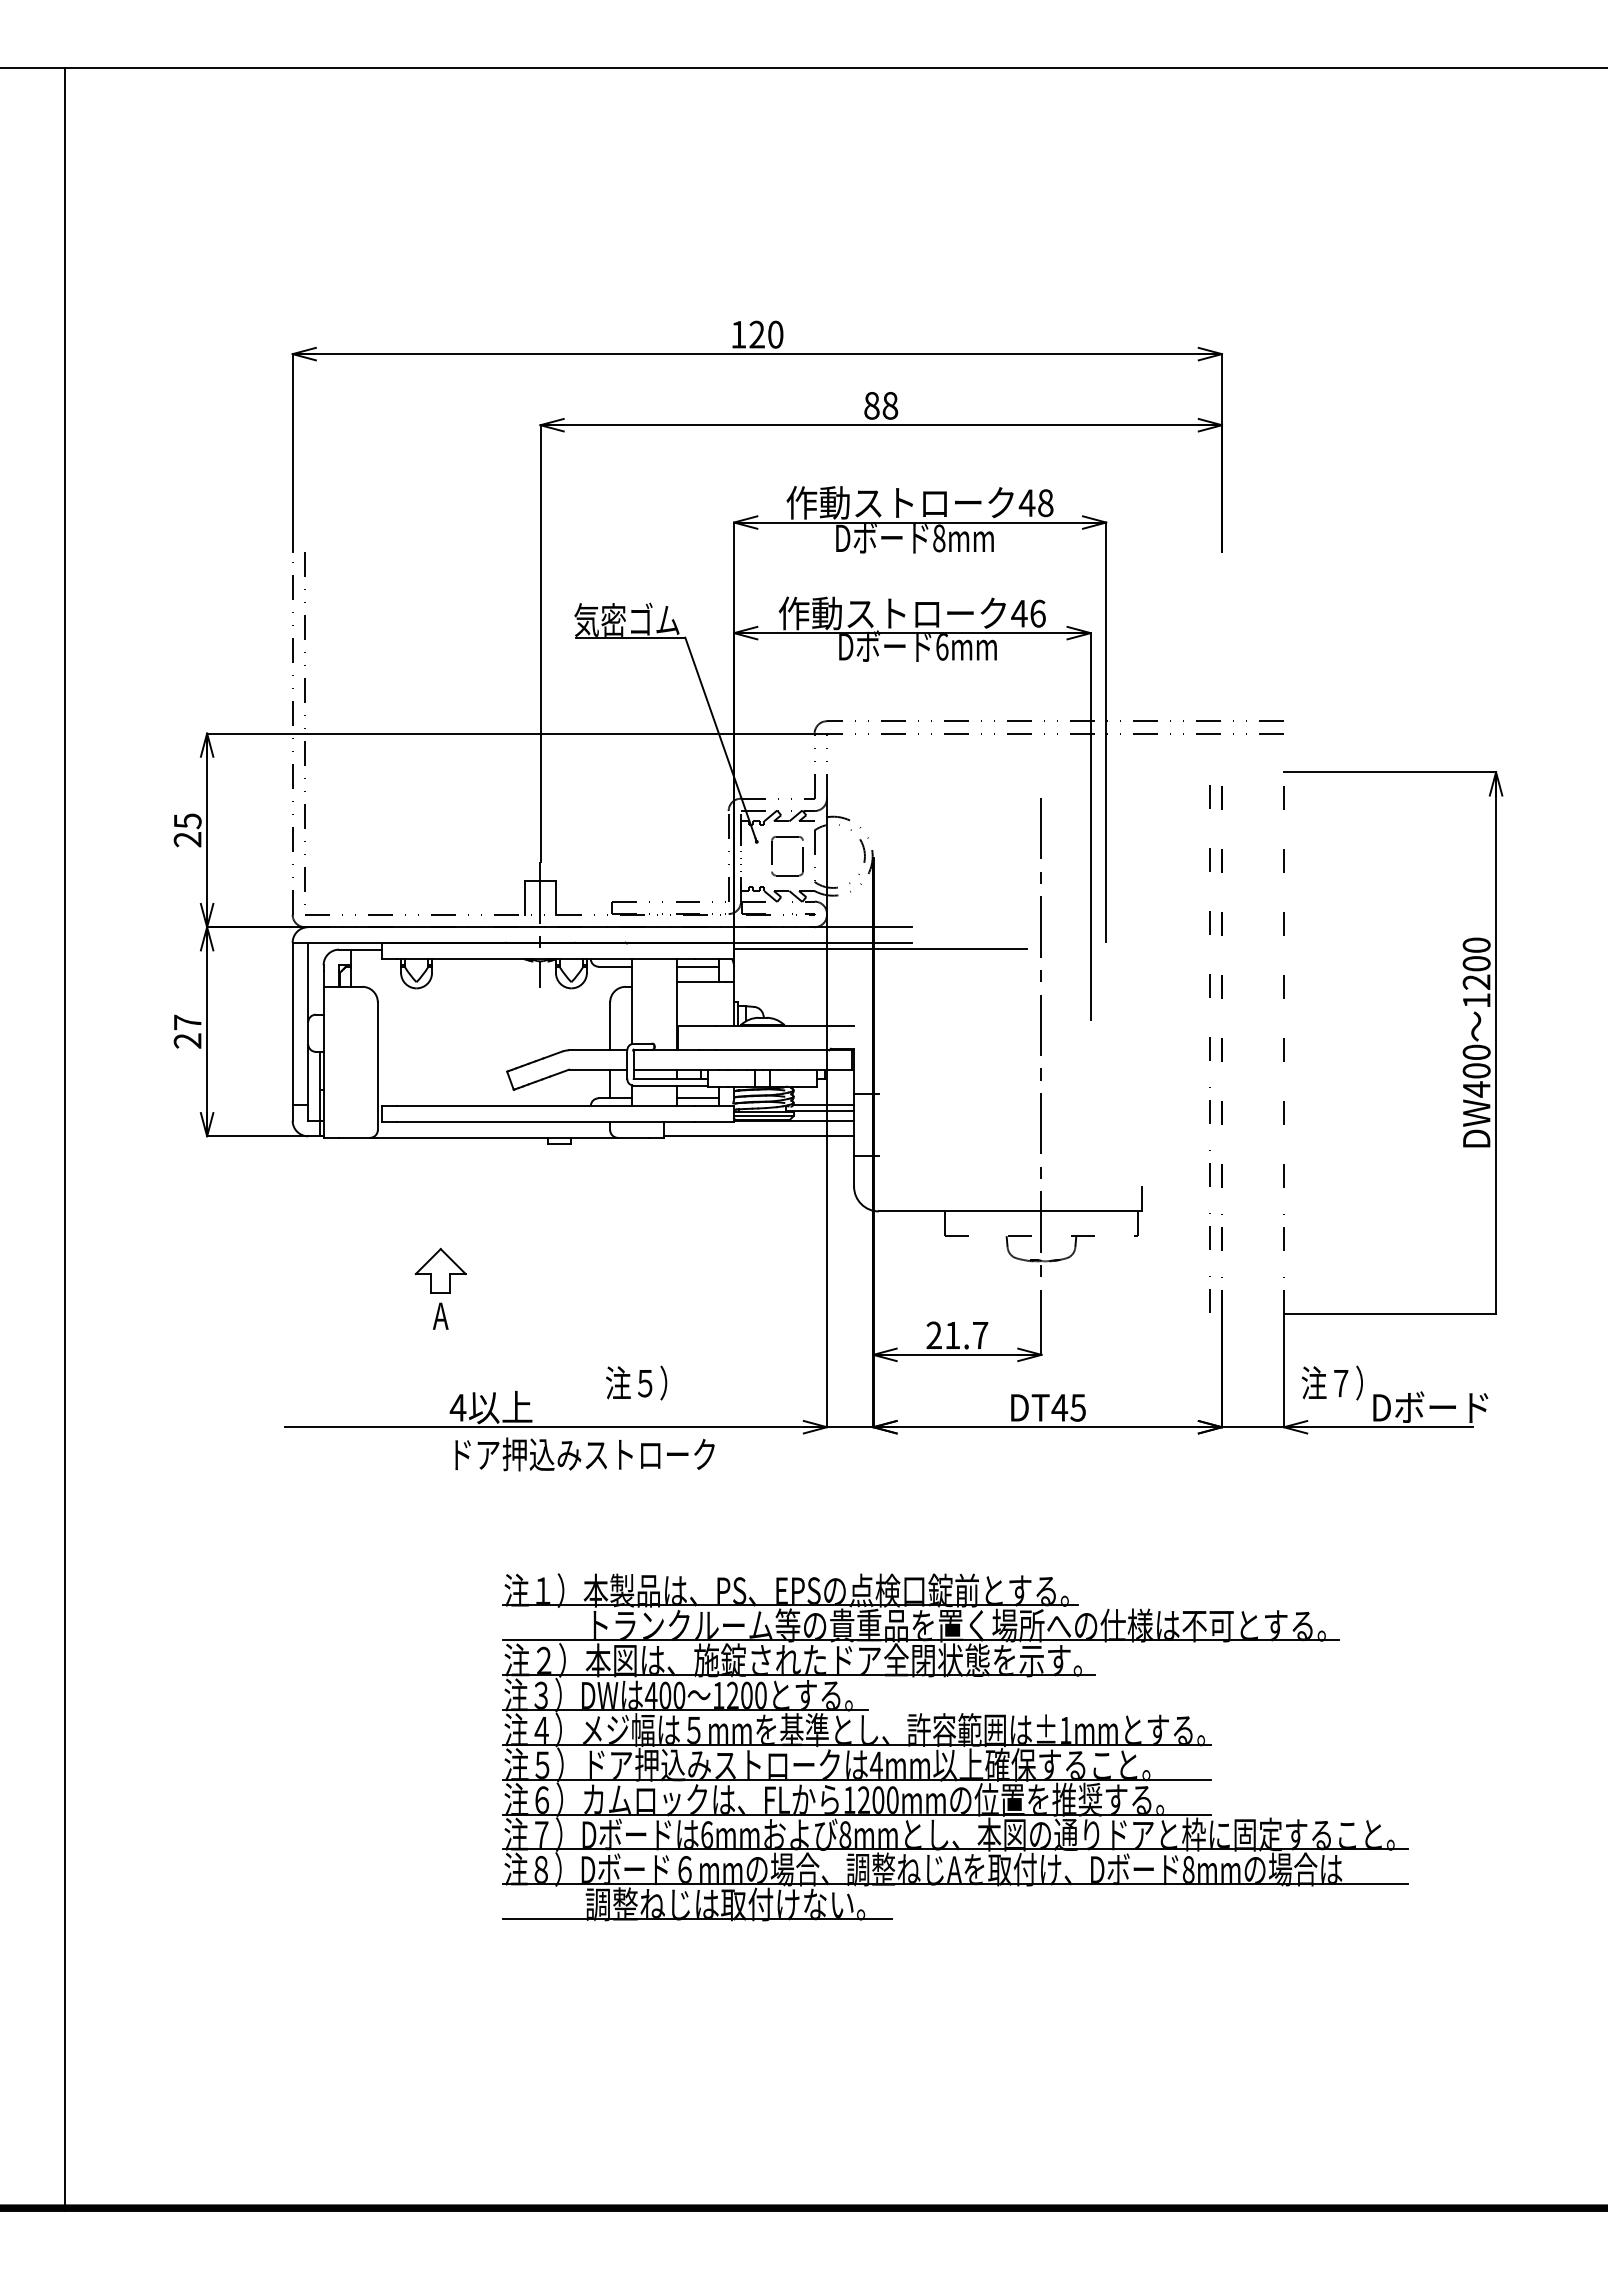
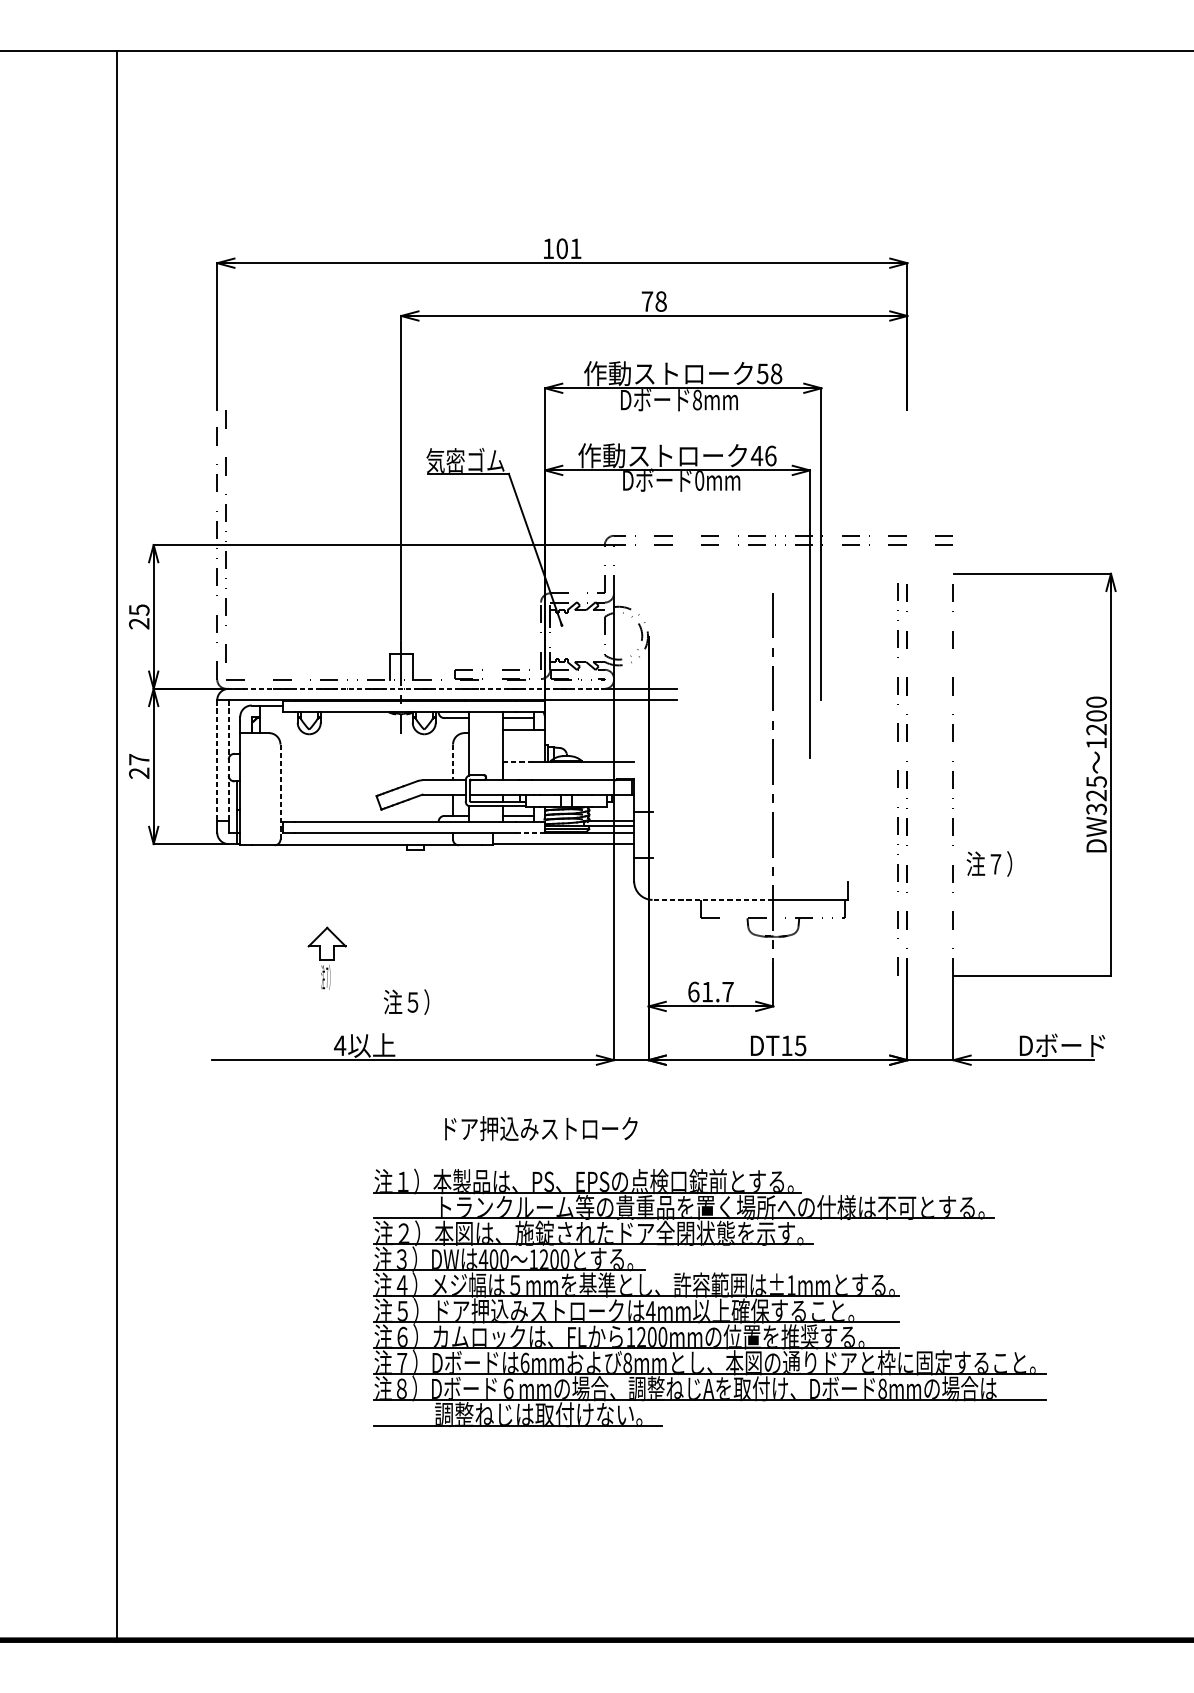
text: (766, 334) -> (569, 248), 120 -> 101
text: (871, 405) -> (647, 301), 88 -> 78
text: (1026, 503) -> (762, 374), 48 -> 58
text: (942, 647) -> (699, 481), 6mm -> 0mm
part: (772, 856) -> (573, 636), removed
line: (559, 927) -> (415, 689), solid -> dashed
line: (880, 948) -> (653, 704), removed
line: (292, 1024) -> (217, 761), solid -> dashed
line: (308, 1024) -> (228, 761), solid -> dashed
line: (697, 1025) -> (517, 761), solid -> dashed
line: (610, 1026) -> (453, 762), solid -> dashed
line: (377, 1066) -> (280, 792), solid -> dashed
text: (1476, 1070) -> (1096, 795), DW400 -> DW325
line: (714, 1121) -> (530, 833), solid -> dashed
line: (64, 1139) -> (116, 846), moved
line: (959, 1211) -> (712, 899), solid -> dashed
text: (440, 1315) -> (327, 977), A -> 注７）
text: (934, 1335) -> (693, 992), 21.7 -> 61.7
text: (636, 1382) -> (406, 1001), moved
text: (1331, 1382) -> (988, 863), moved
text: (1059, 1407) -> (786, 1045), DT45 -> DT15
text: (584, 1454) -> (540, 1128), moved

